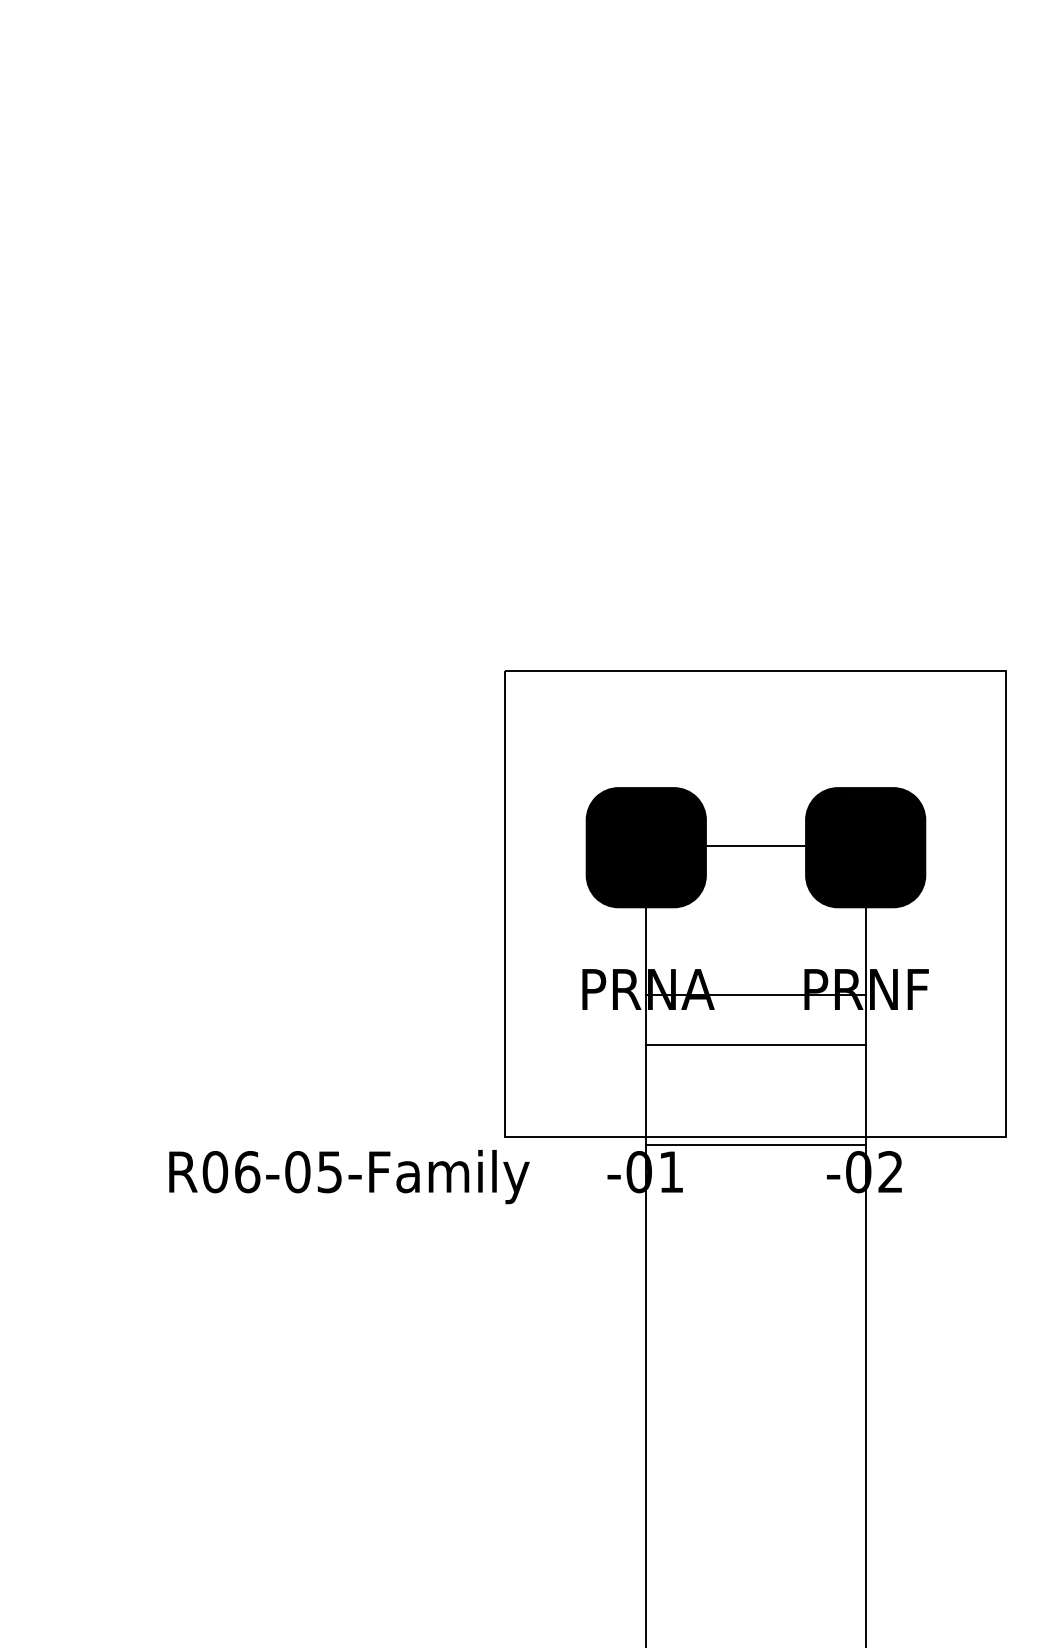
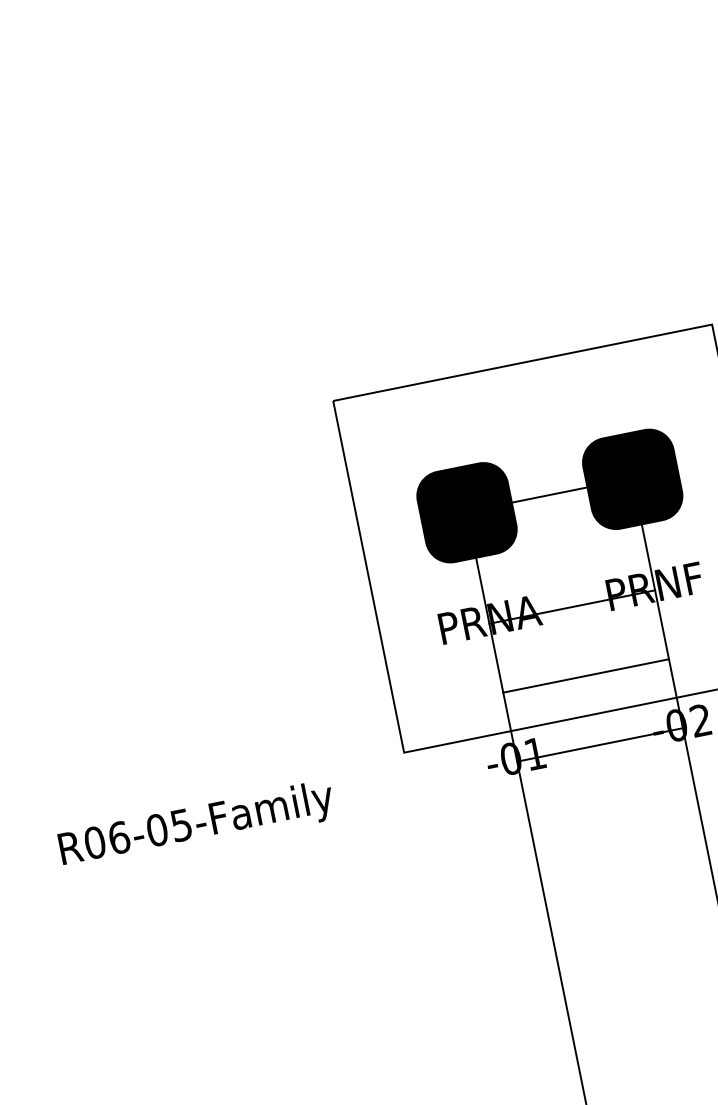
line: (755, 1044) -> (585, 675), moved
line: (755, 1145) -> (599, 745), moved
text: (349, 1177) -> (197, 826), moved

